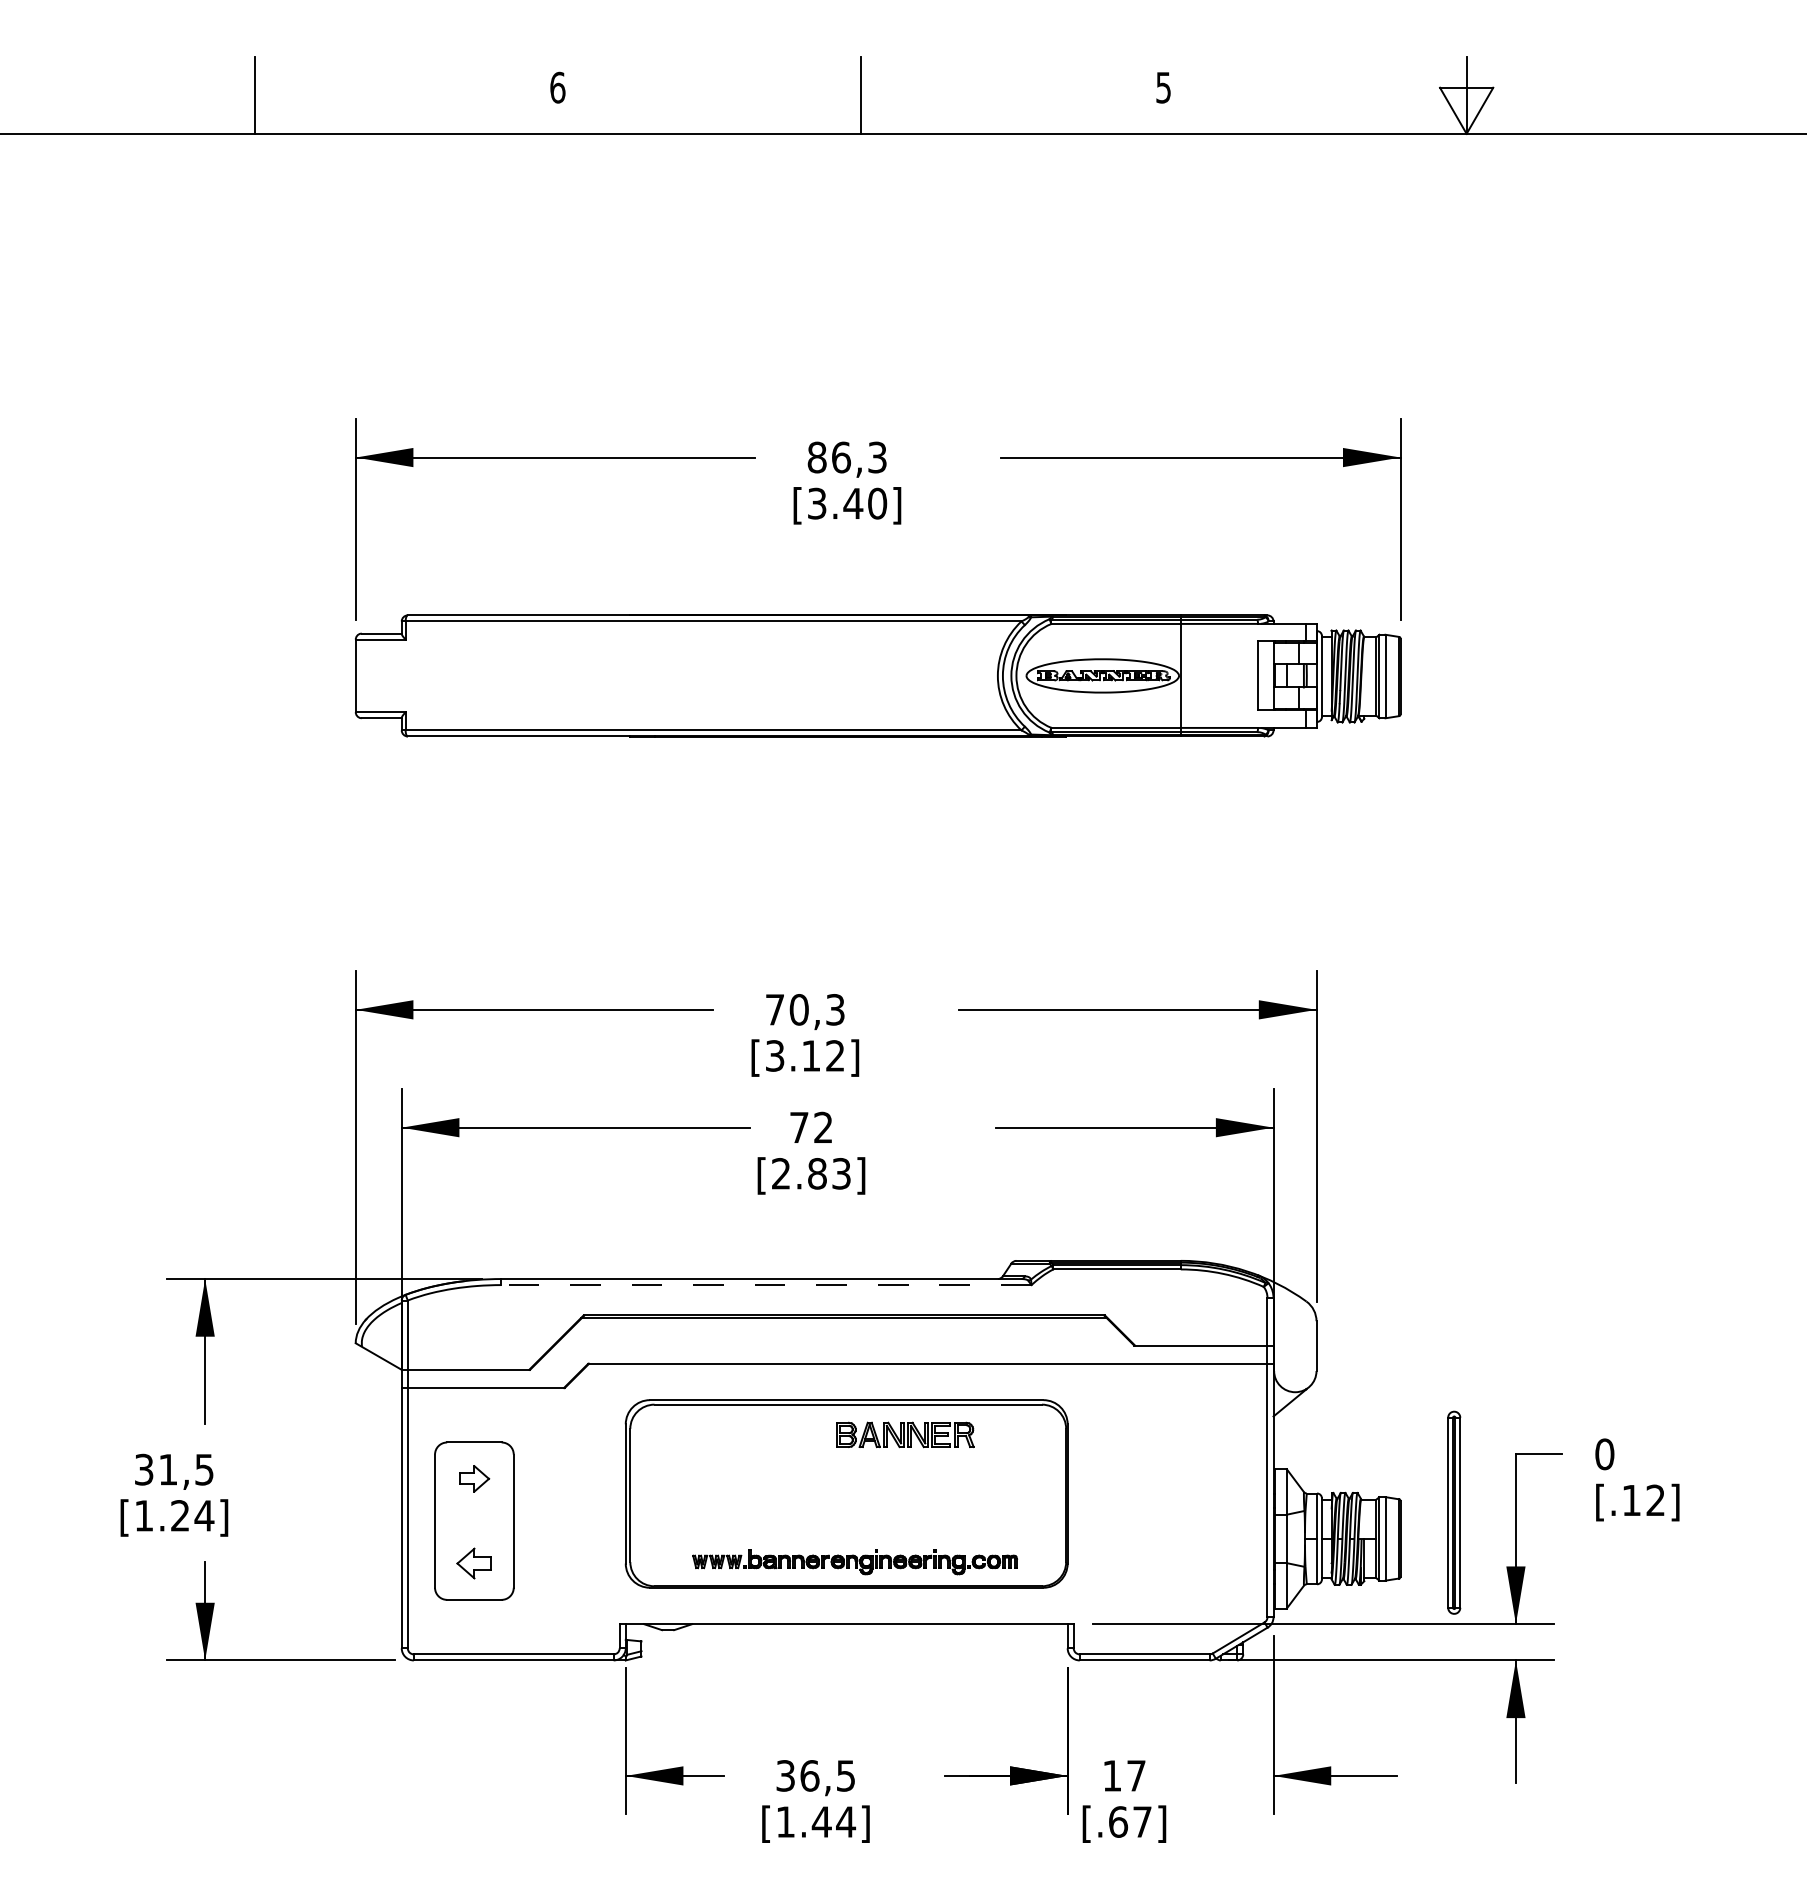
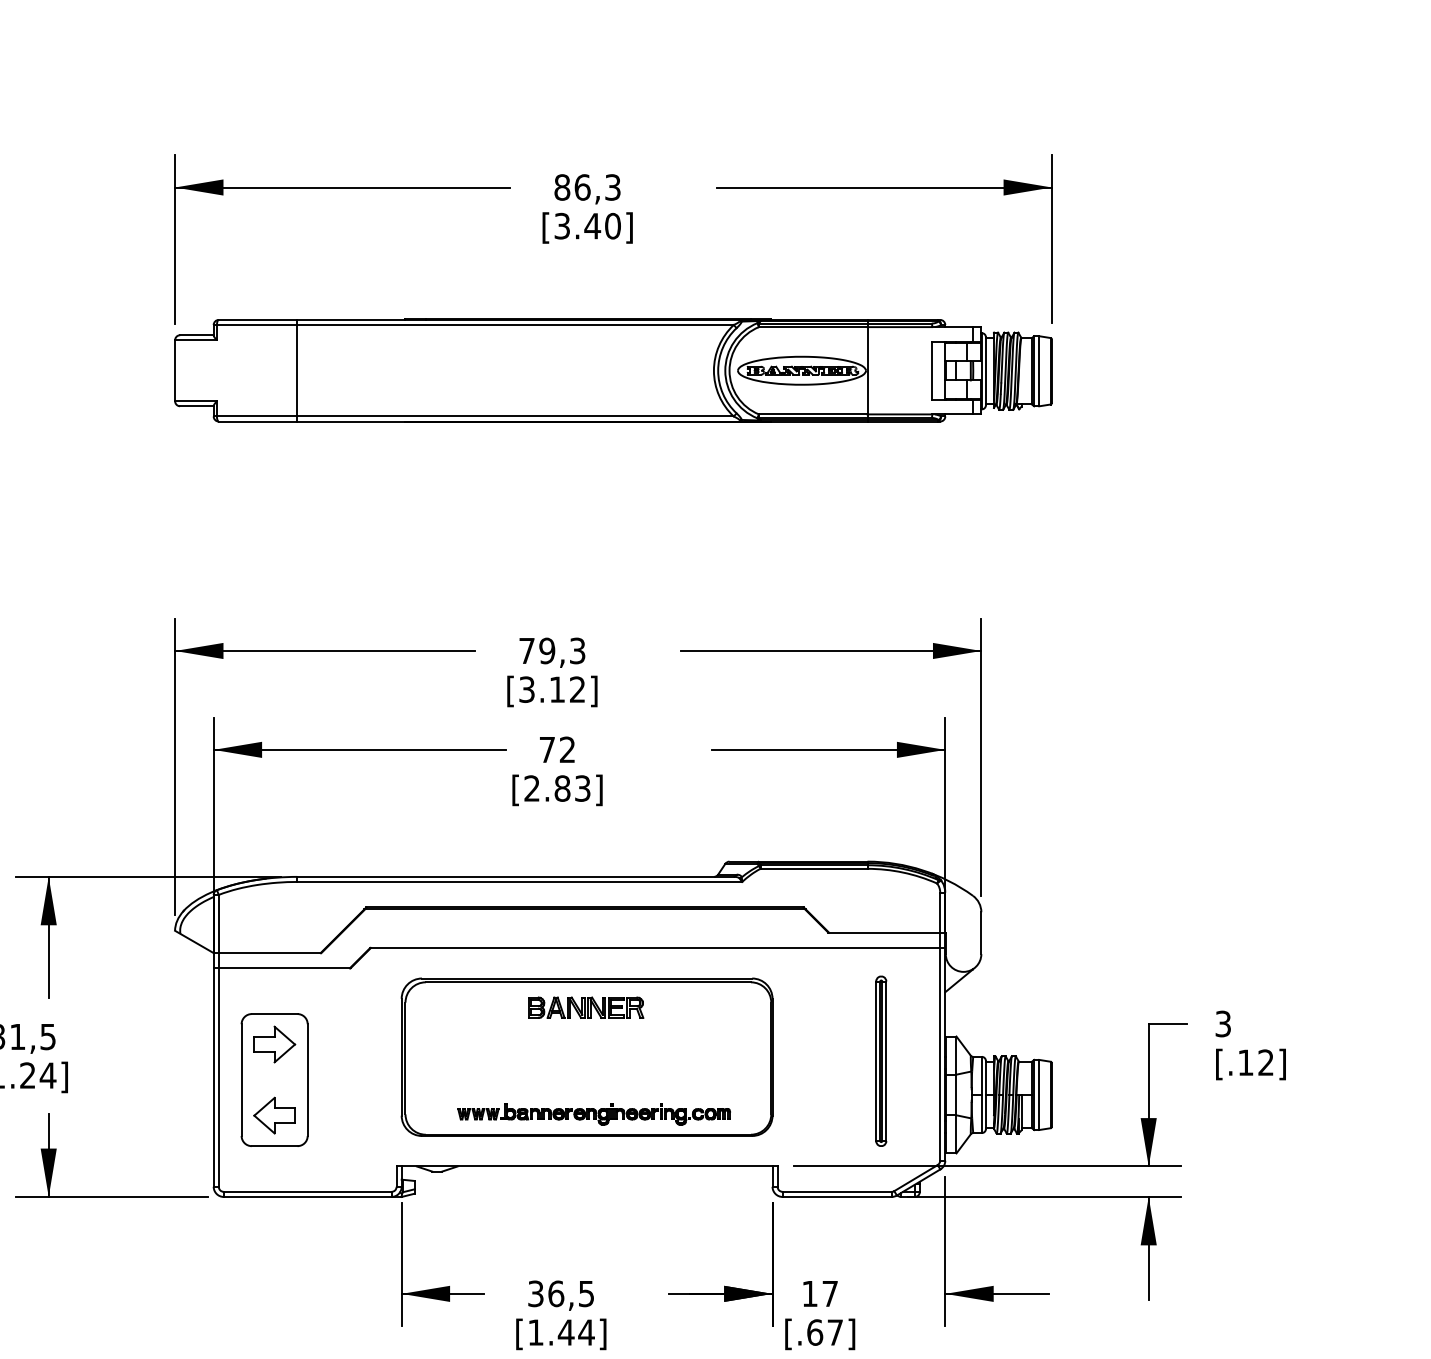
line: (501, 675) -> (297, 370), added
text: (798, 1009) -> (546, 650), 70,3 -> 79,3
line: (765, 1285) -> (518, 882), dashed -> solid
part: (905, 1434) -> (586, 1007), moved
text: (1604, 1454) -> (1223, 1024), 0 -> 3
part: (474, 1478) -> (274, 1044), size x1.67
part: (1454, 1512) -> (881, 1061), moved
part: (474, 1563) -> (274, 1115), size x1.43

